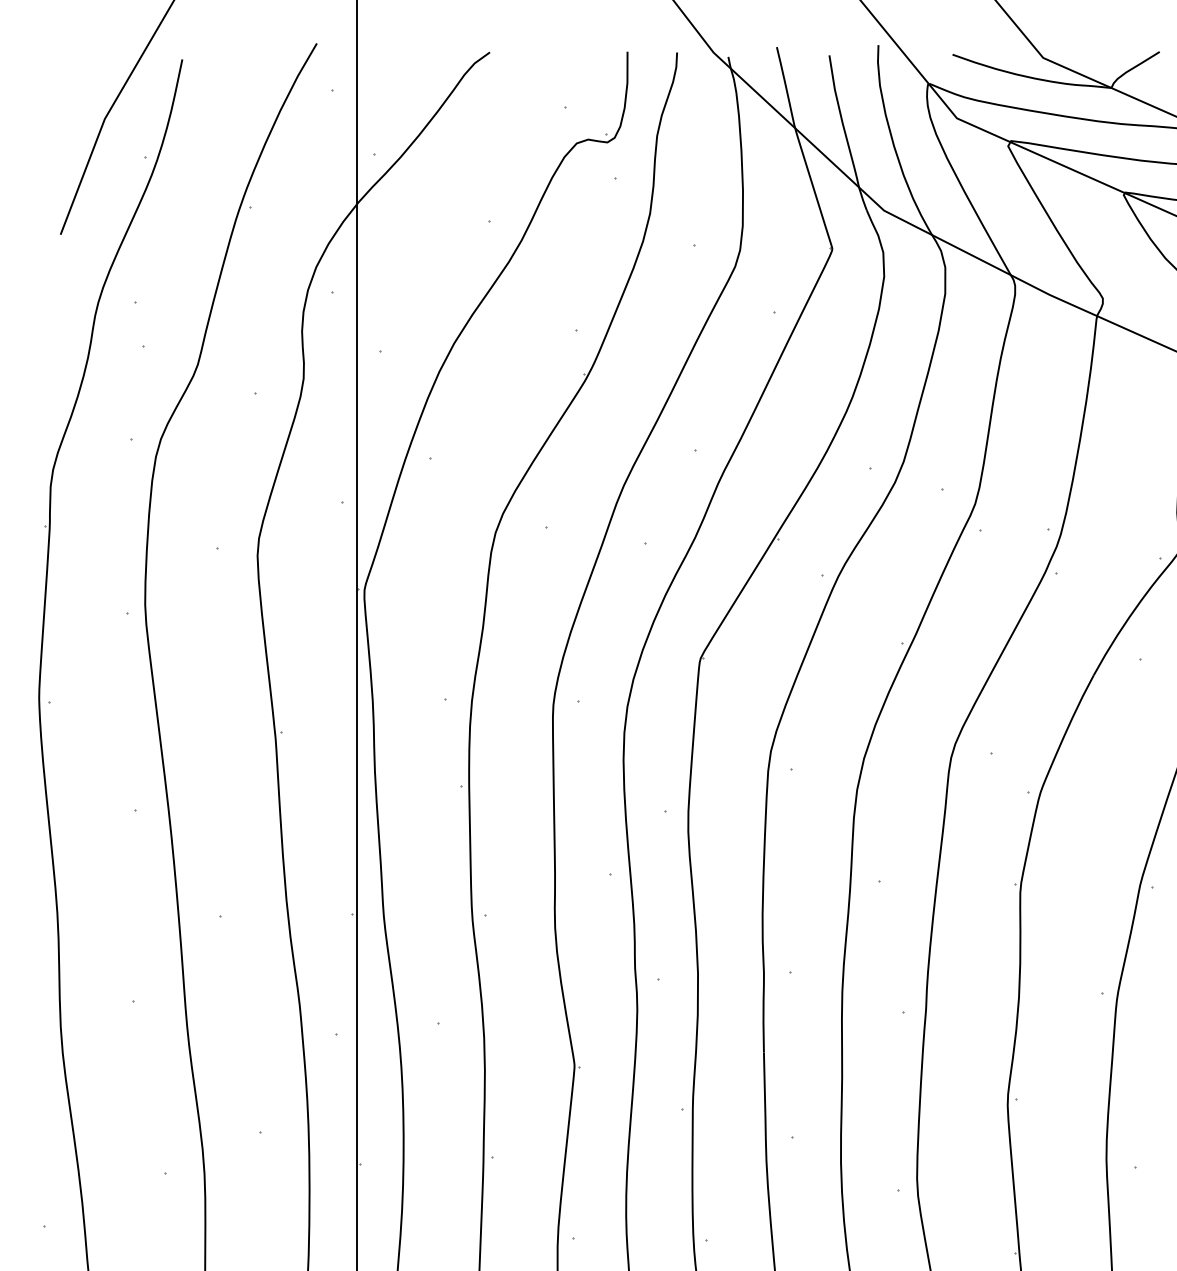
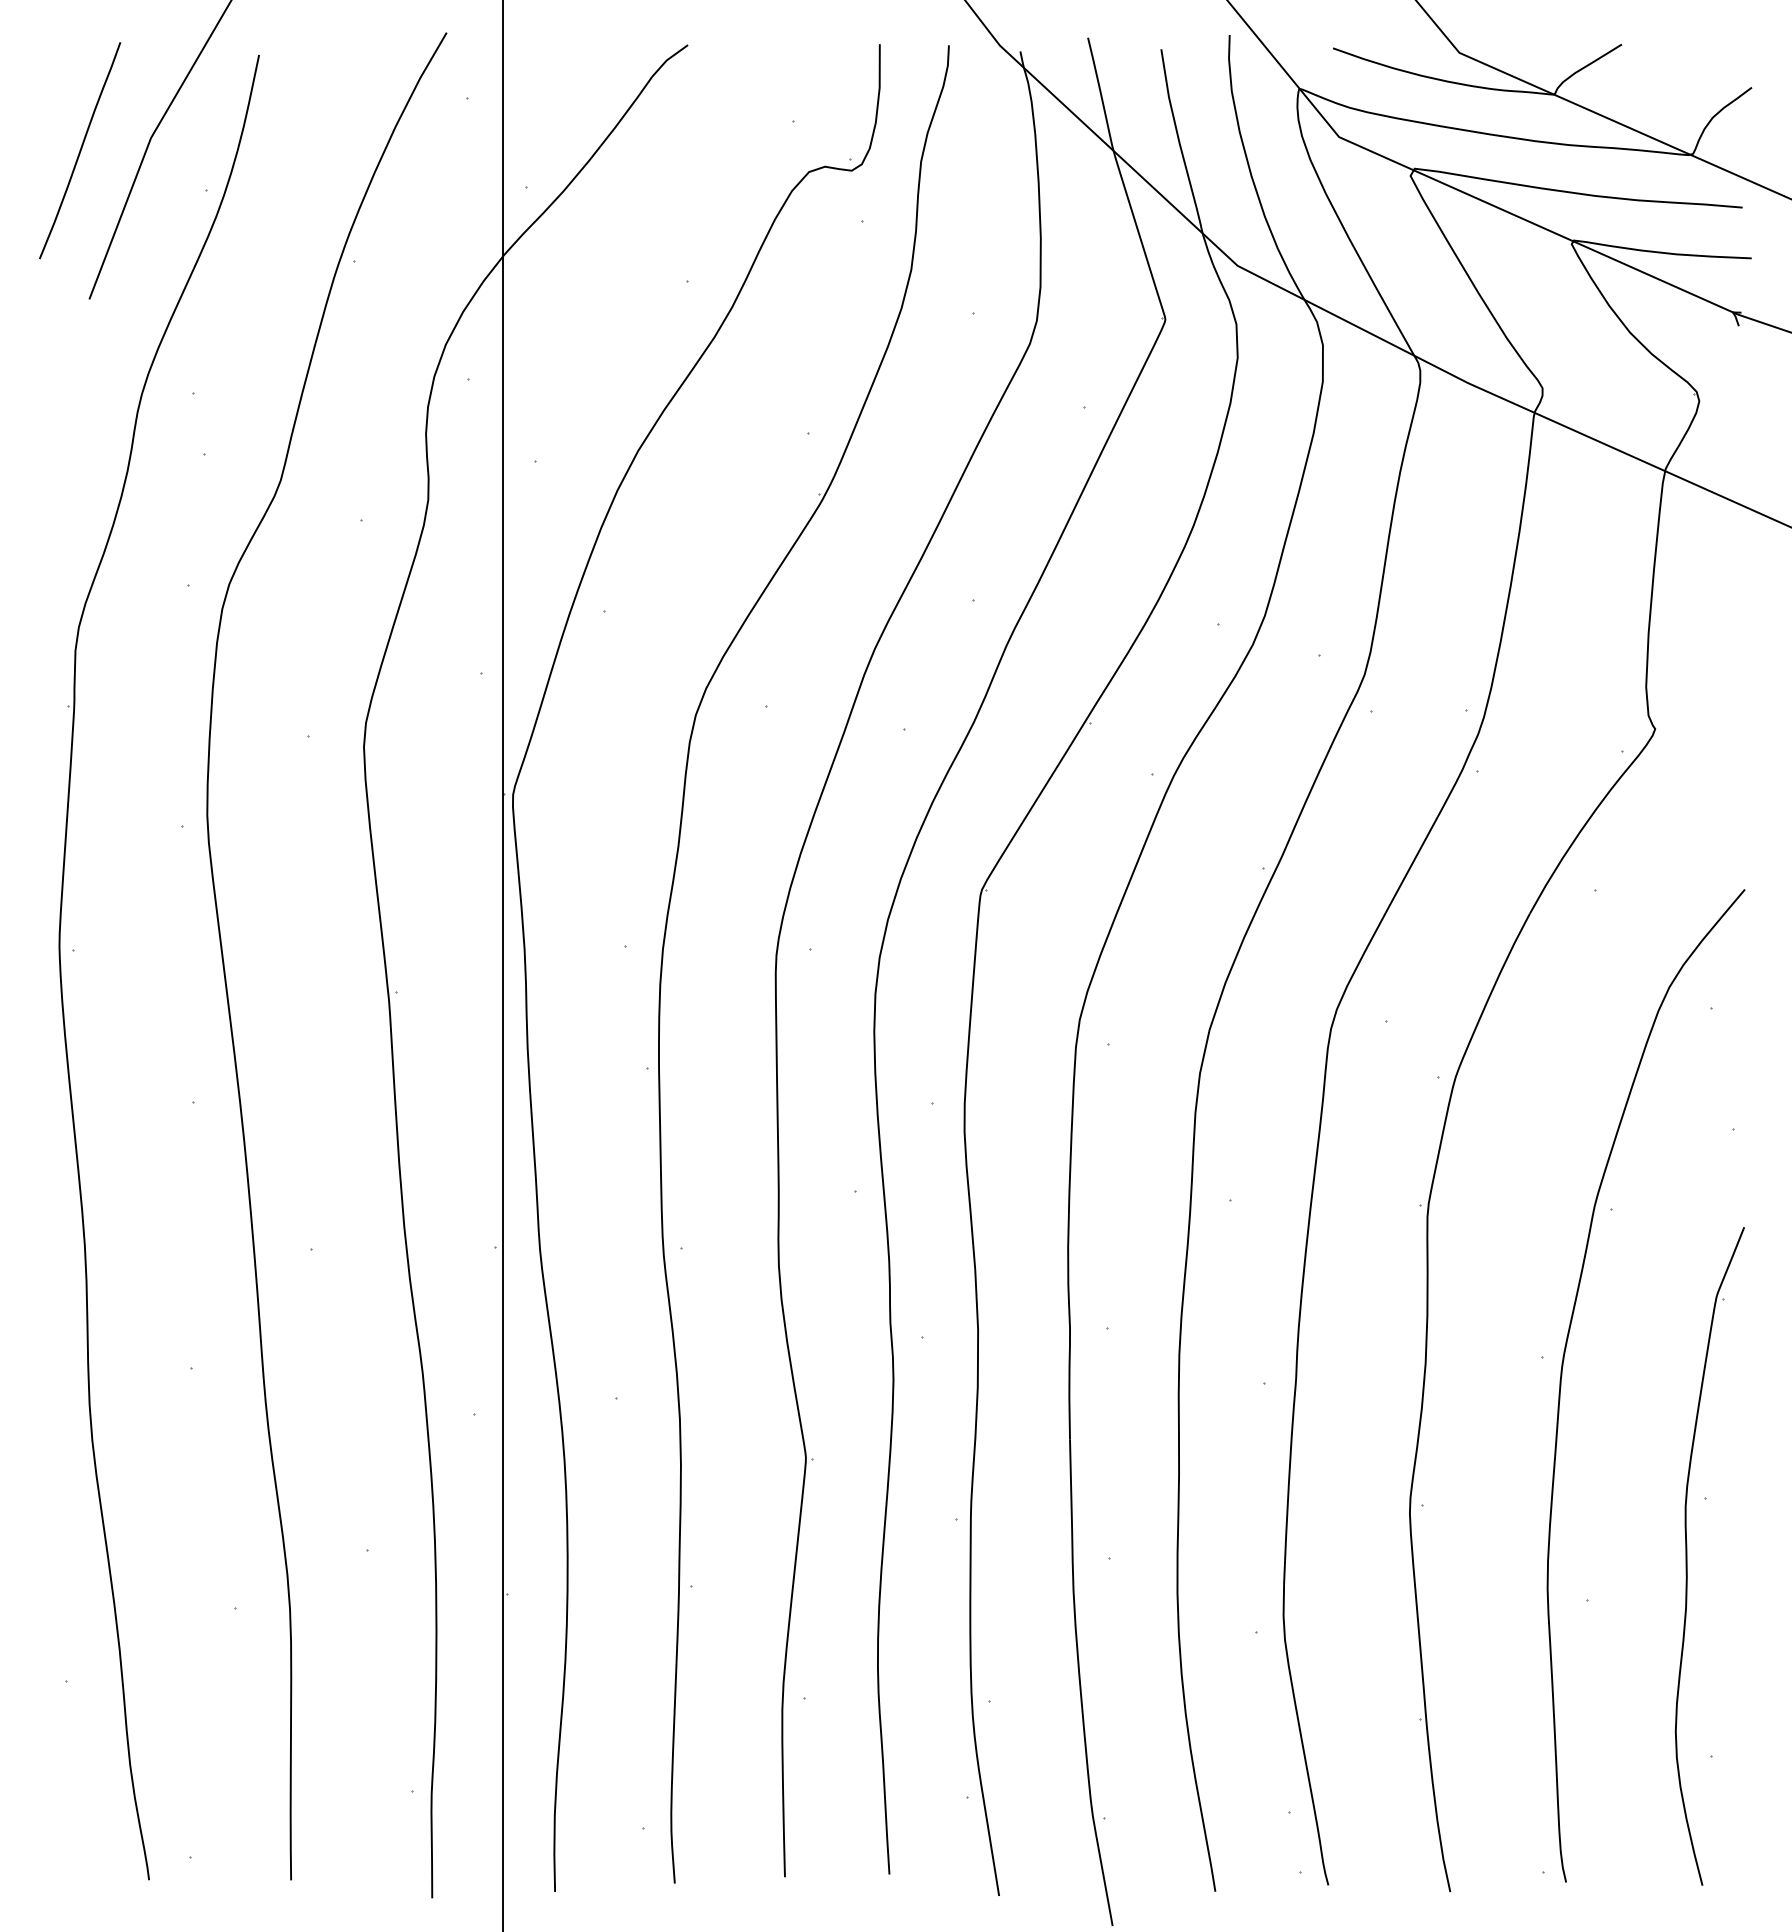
curve: (54, 127) -> (80, 150), added

